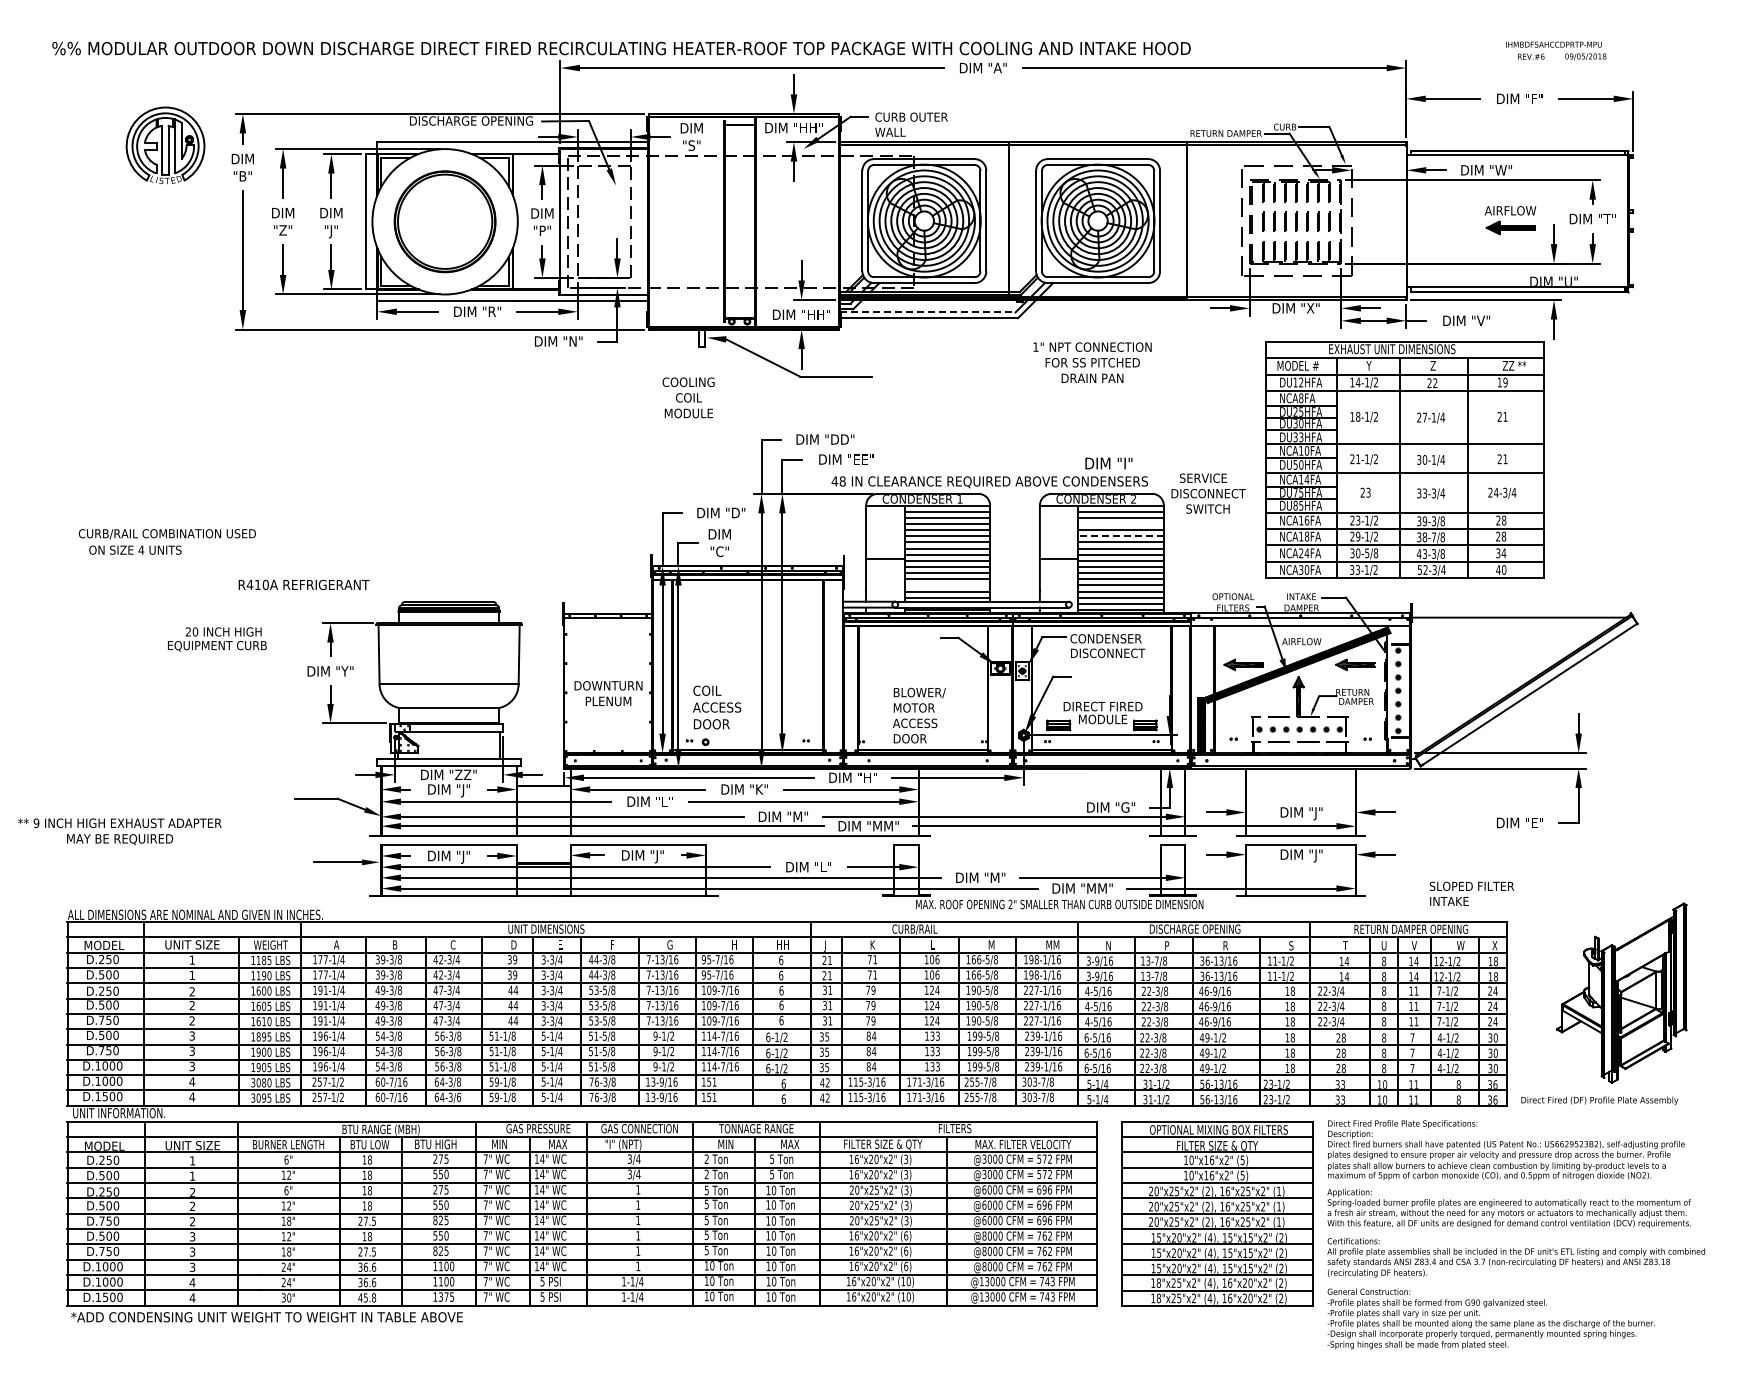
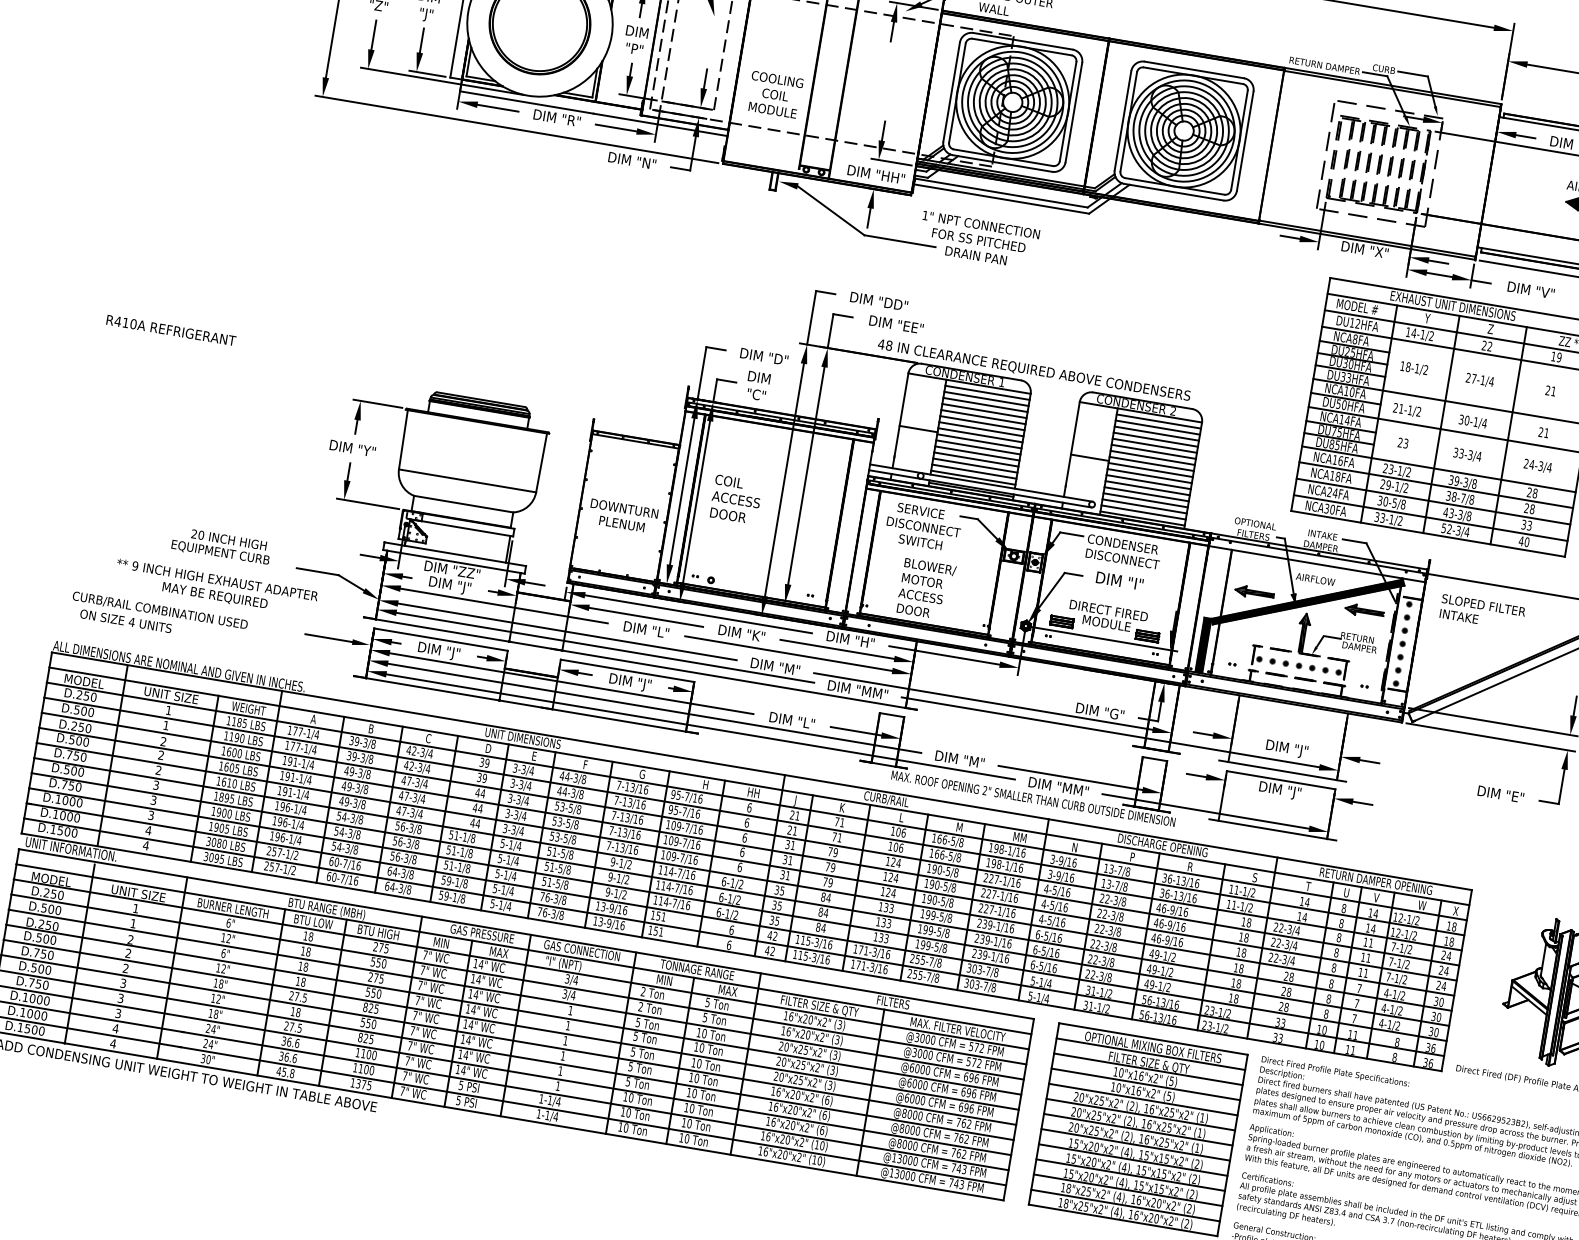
line: (927, 312) -> (1000, 193), dashed -> solid
text: (1092, 362) -> (978, 240), moved
text: (688, 397) -> (774, 94), moved
text: (1108, 463) -> (1119, 580), moved
text: (1208, 493) -> (923, 526), moved
line: (1120, 524) -> (1156, 434), added
line: (1121, 536) -> (1155, 446), dashed -> solid
text: (166, 541) -> (158, 617), moved
text: (1503, 553) -> (1529, 525), 34 -> 33
text: (303, 584) -> (170, 329), moved
line: (947, 585) -> (975, 465), added
text: (217, 639) -> (221, 546), moved
text: (717, 707) -> (736, 499), moved
text: (119, 831) -> (215, 587), moved
text: (1471, 893) -> (1482, 612), moved
text: (458, 1096) -> (408, 888), 64-3/6 -> 64-3/8

